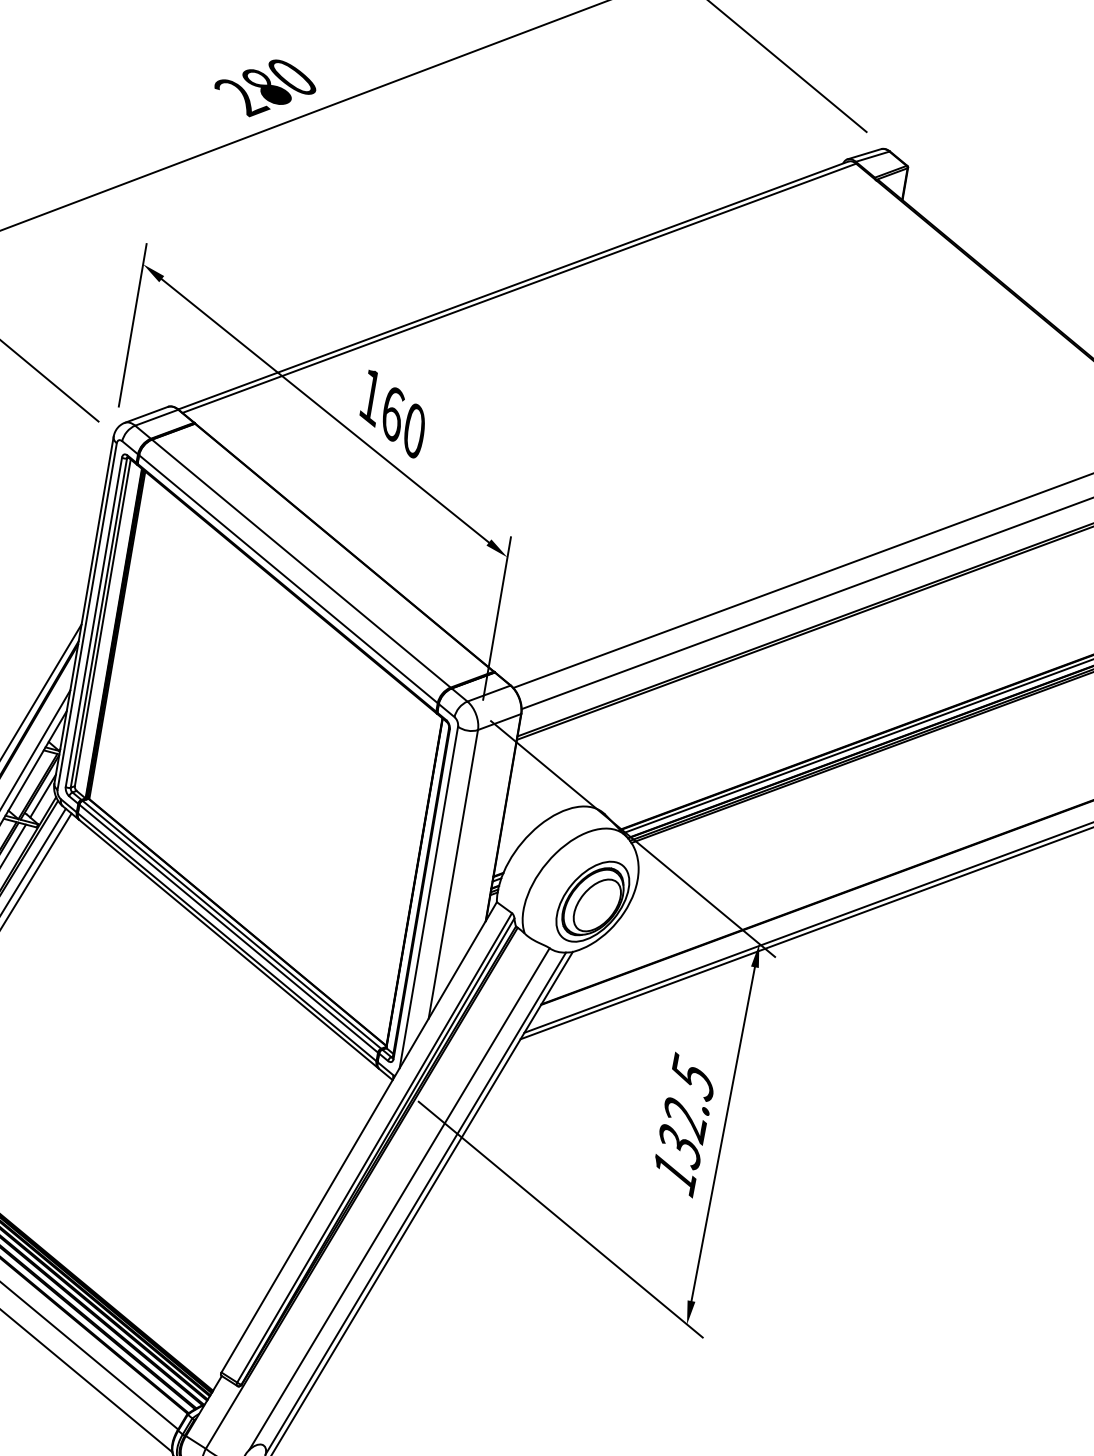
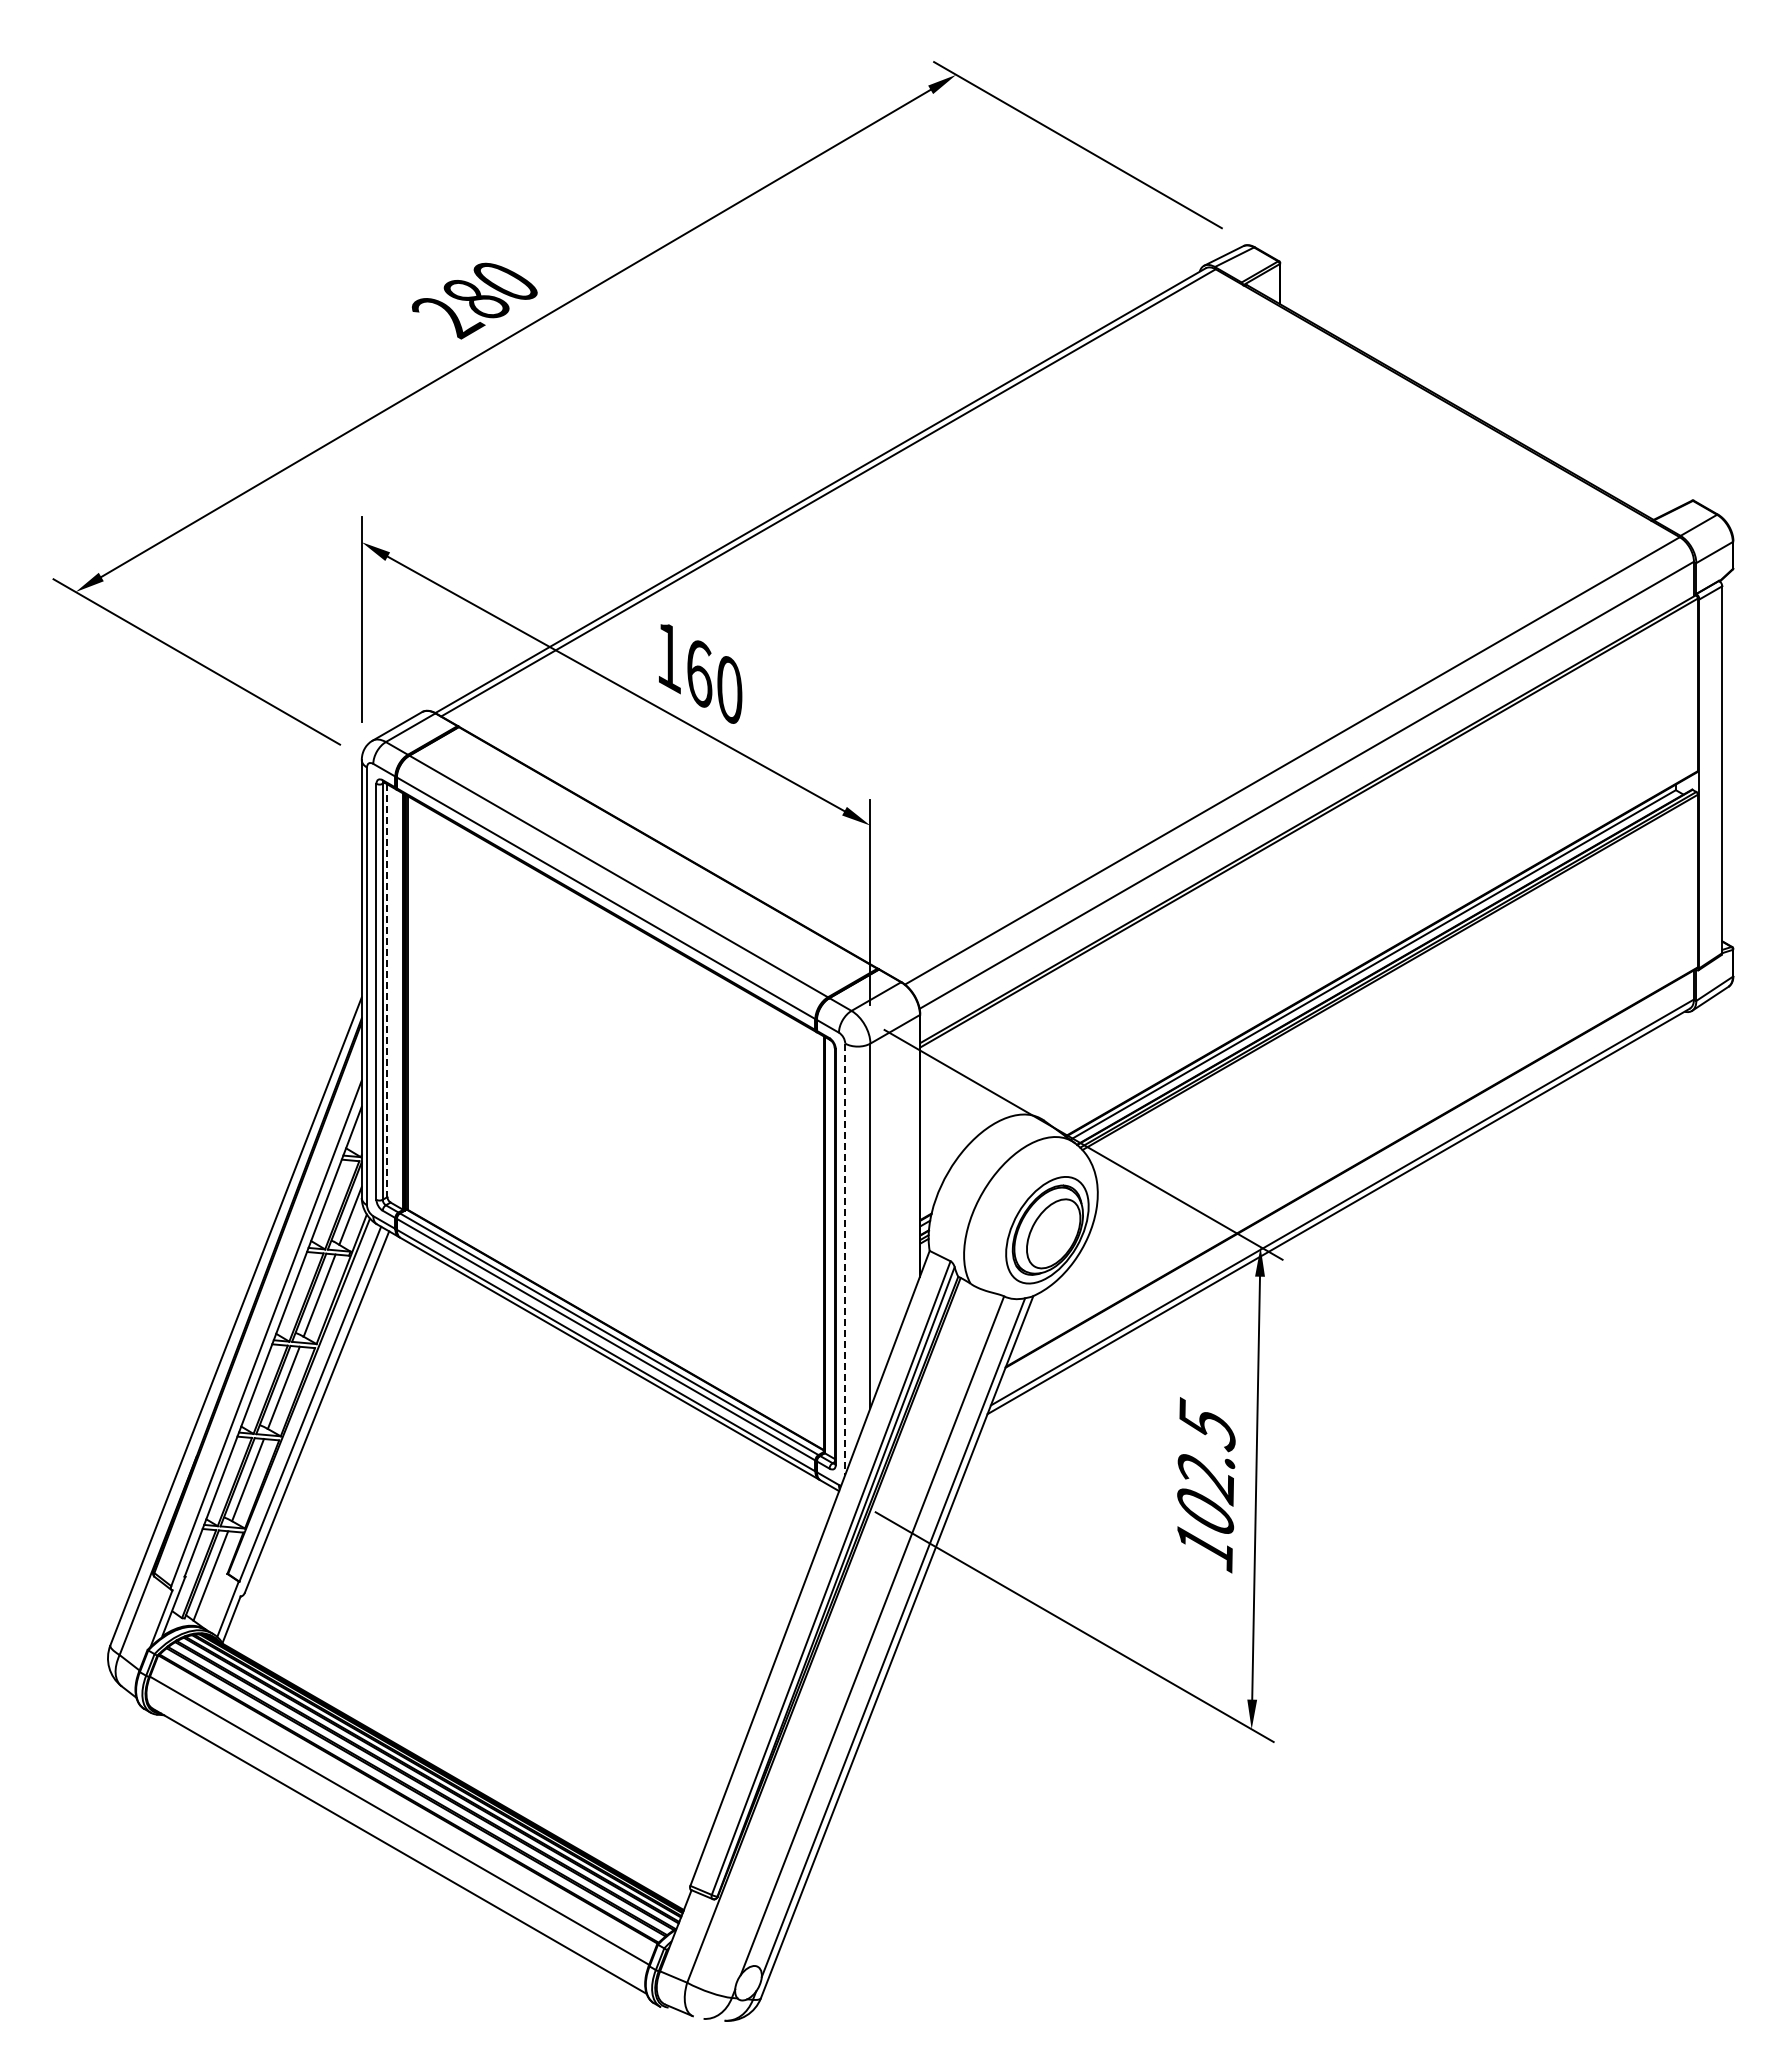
line: (102, 623) -> (387, 991), solid -> dashed
line: (429, 897) -> (845, 1259), solid -> dashed
text: (679, 1147) -> (1205, 1513), 132.5 -> 102.5

